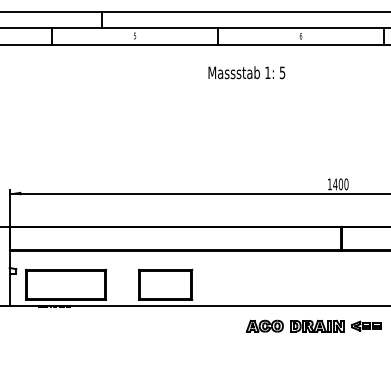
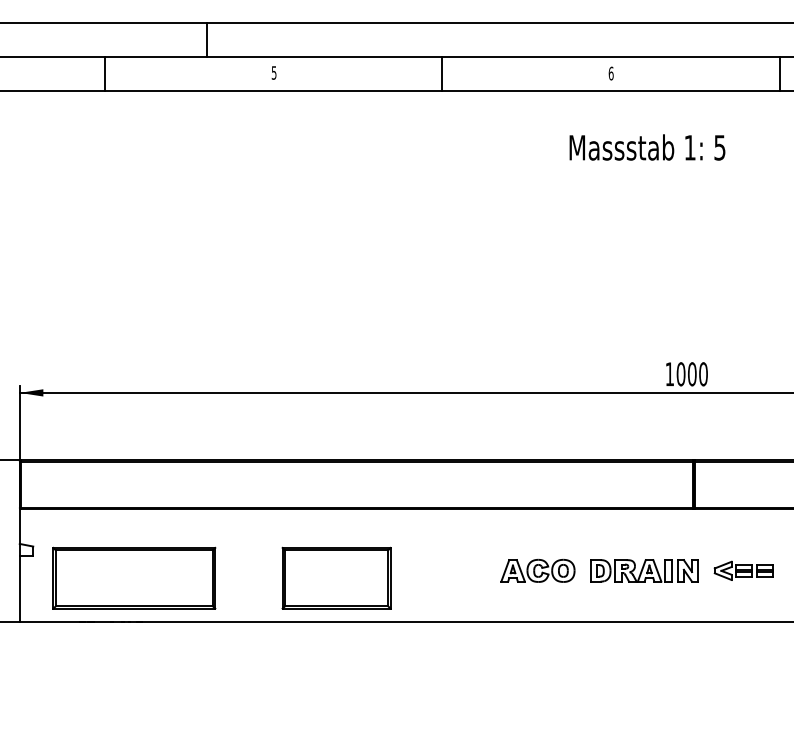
text: (246, 72) -> (646, 147), moved
text: (335, 184) -> (681, 374), 1400 -> 1000
part: (313, 325) -> (636, 569), moved

